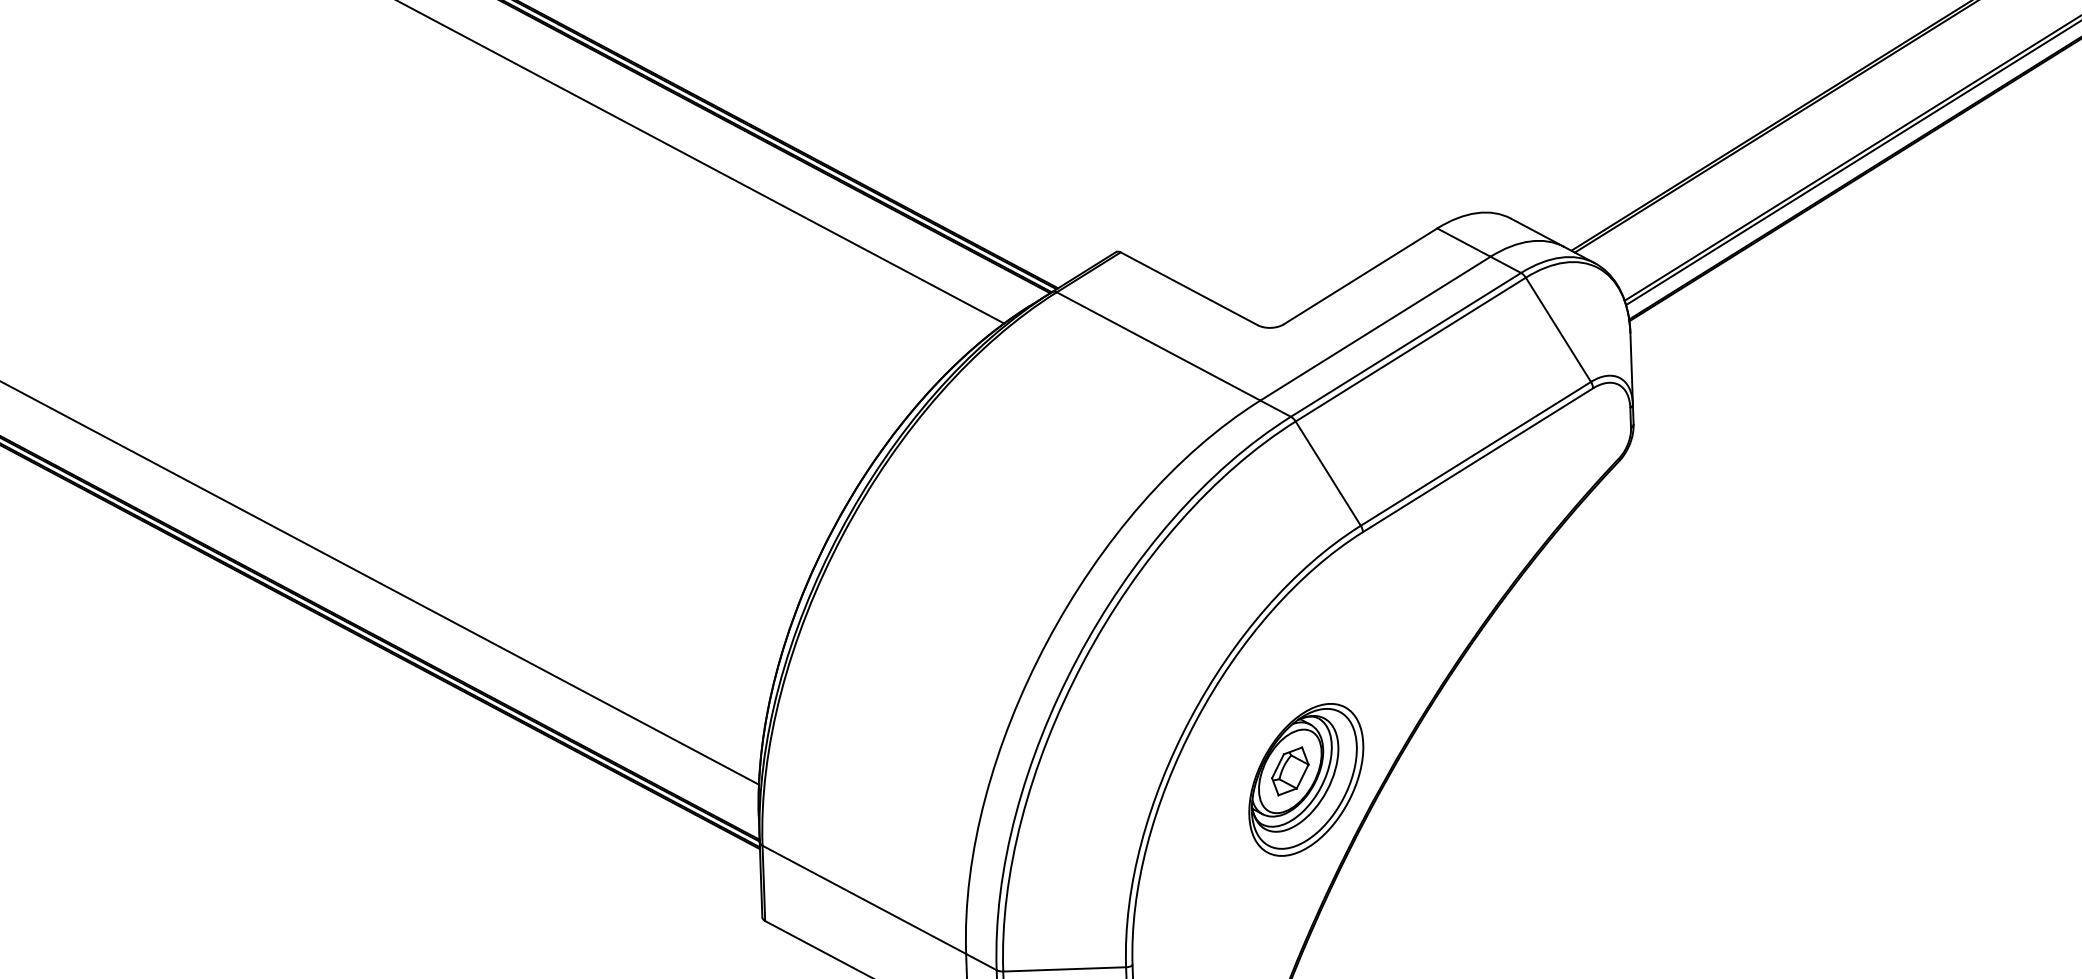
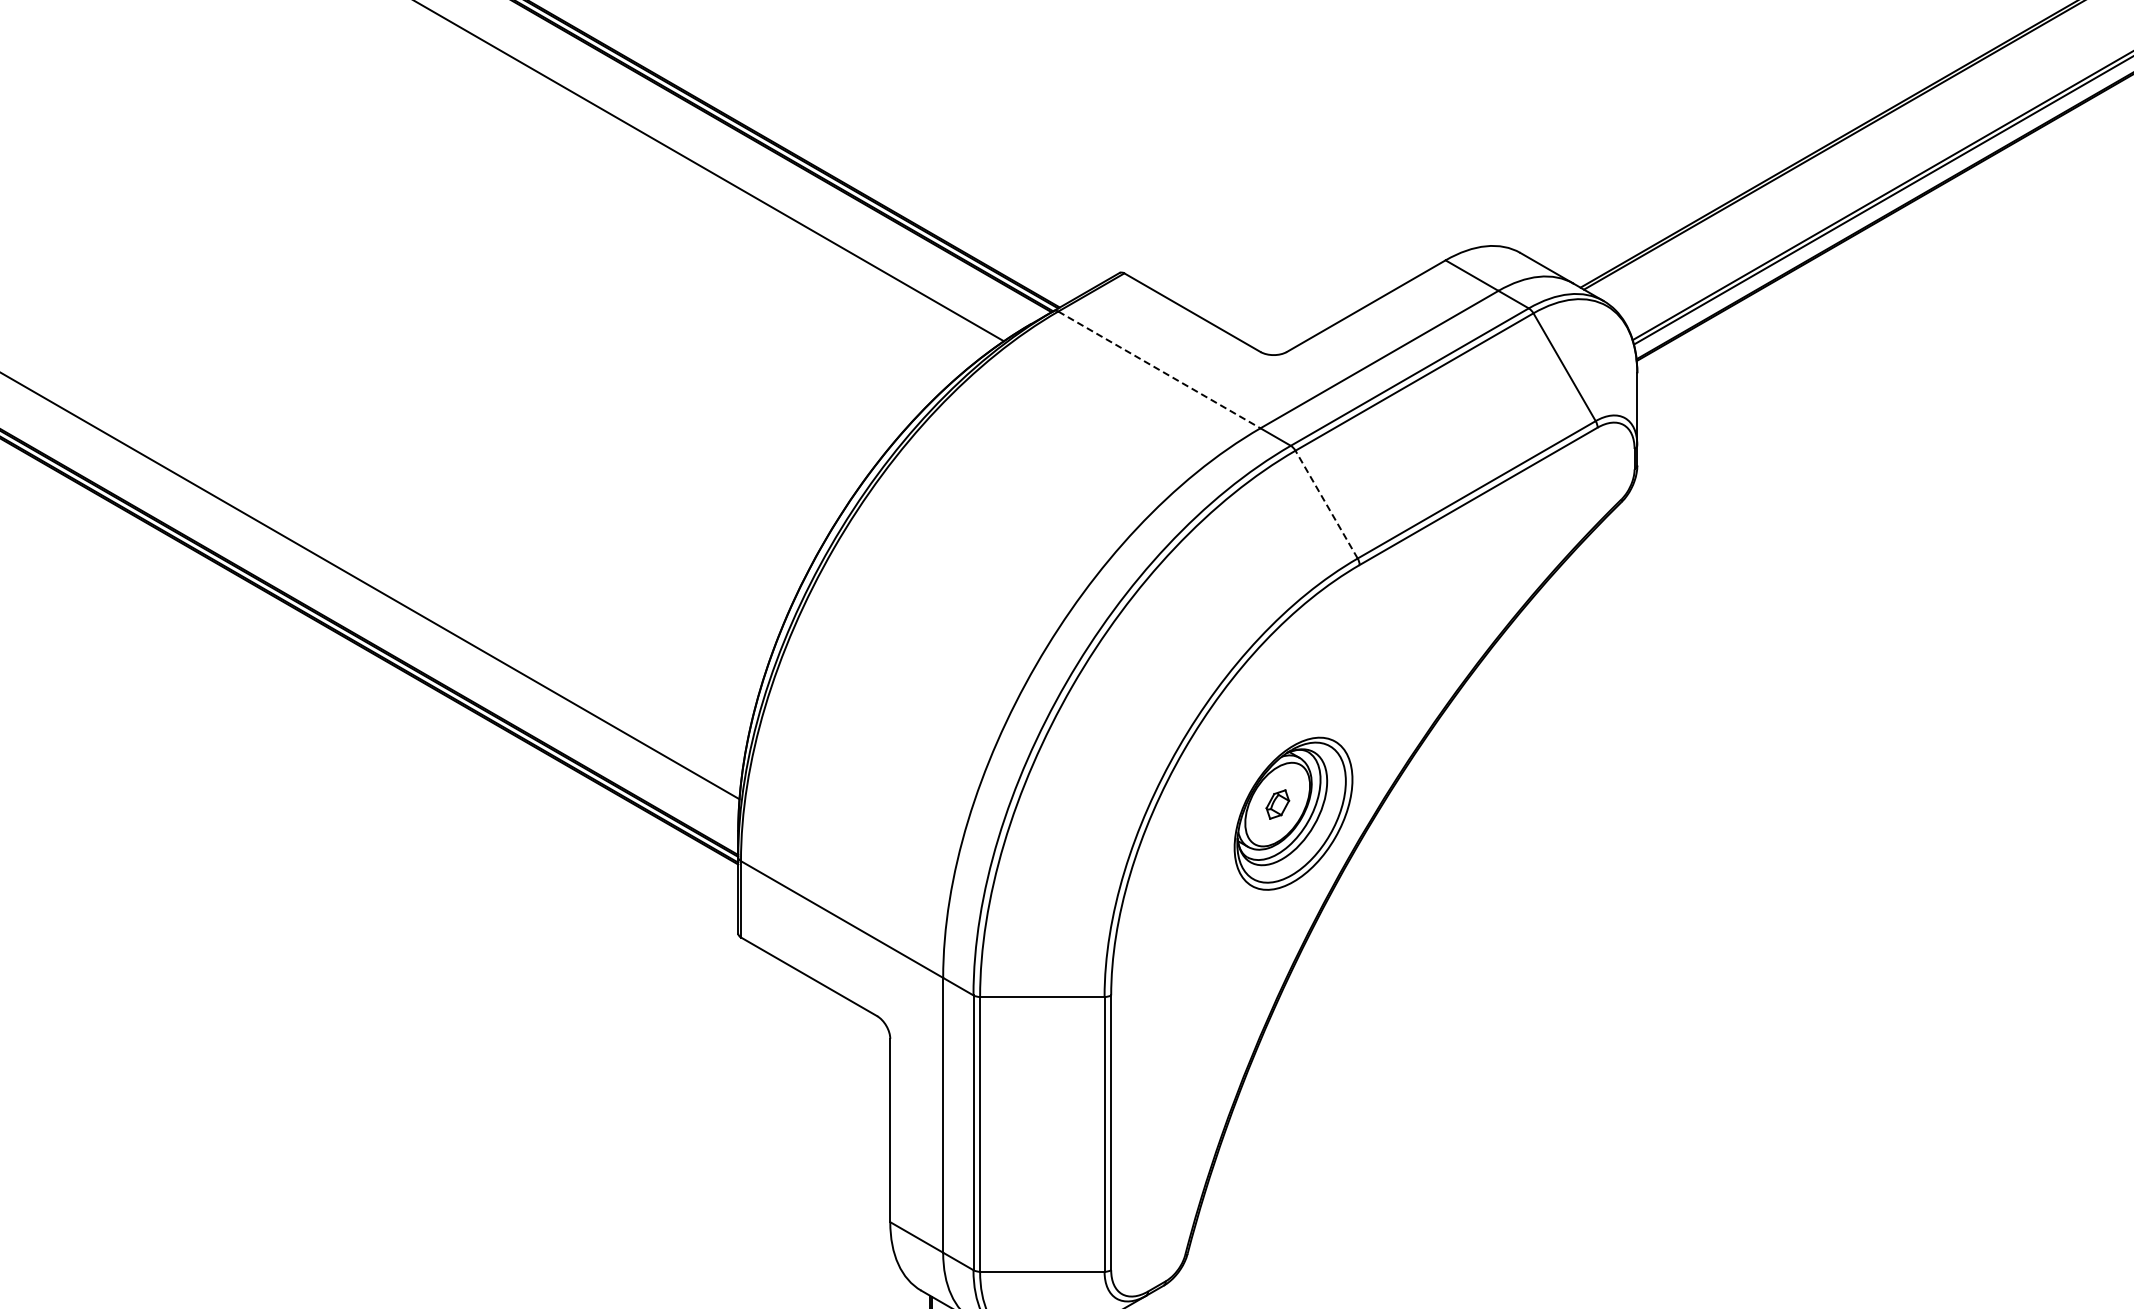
line: (1158, 346) -> (1159, 369), solid -> dashed
line: (1328, 473) -> (1326, 504), solid -> dashed
part: (1290, 771) -> (1277, 804), size x0.6

